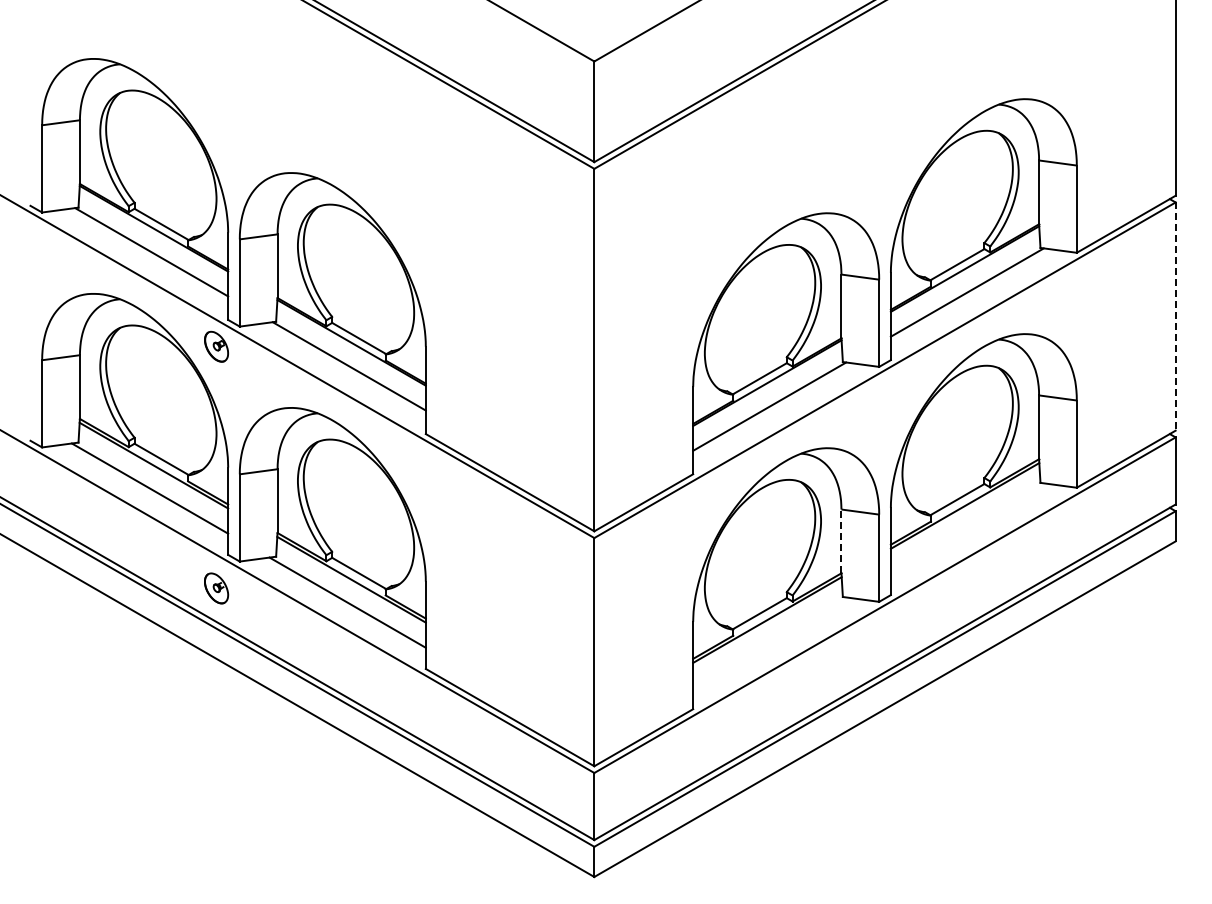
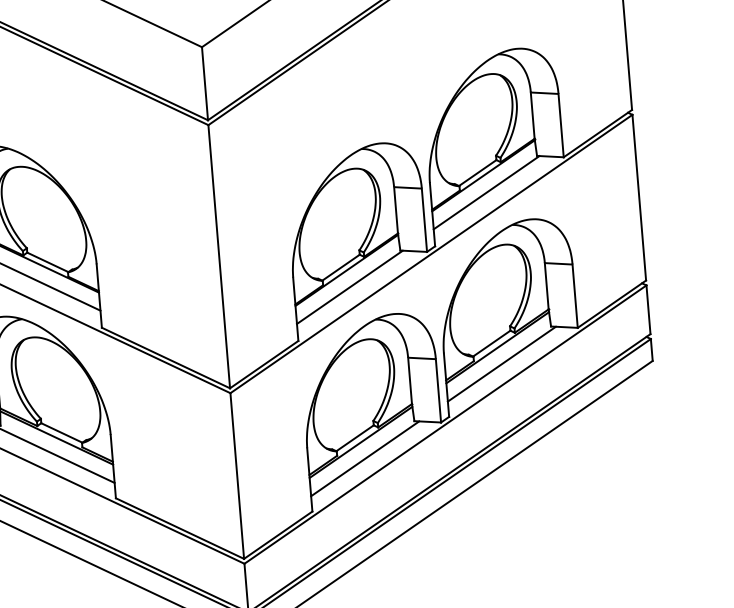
line: (1175, 317) -> (639, 198), dashed -> solid
line: (968, 528) -> (501, 363), added
line: (841, 541) -> (410, 380), dashed -> solid
line: (771, 642) -> (365, 458), added

